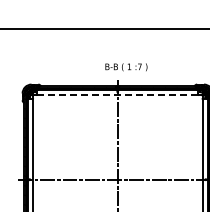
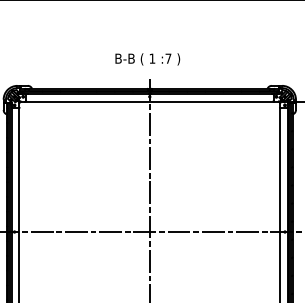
text: (126, 67) -> (147, 59), moved
line: (117, 94) -> (149, 101), dashed -> solid

